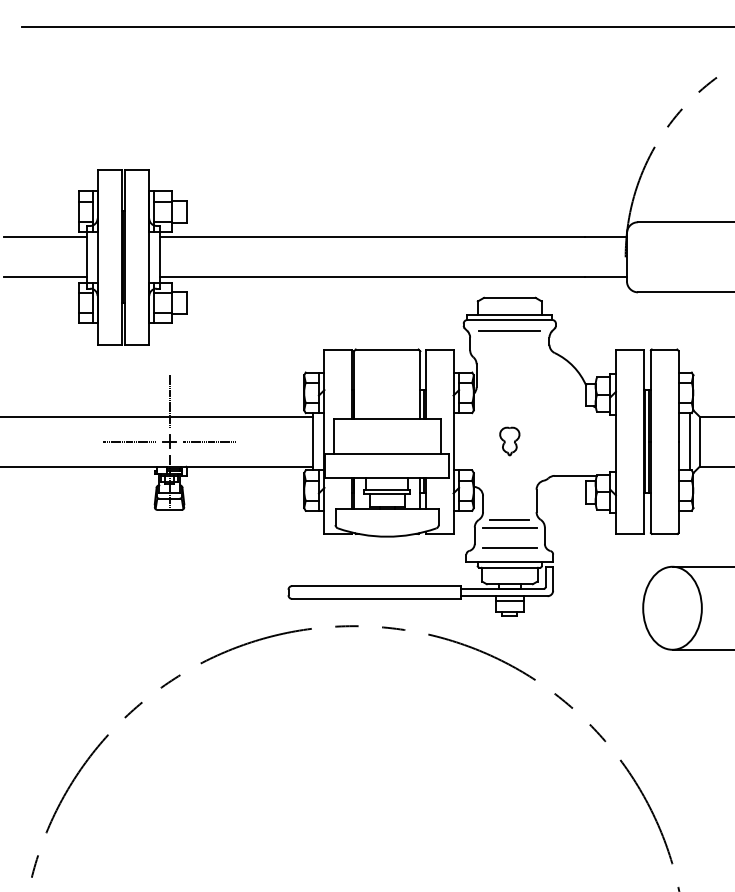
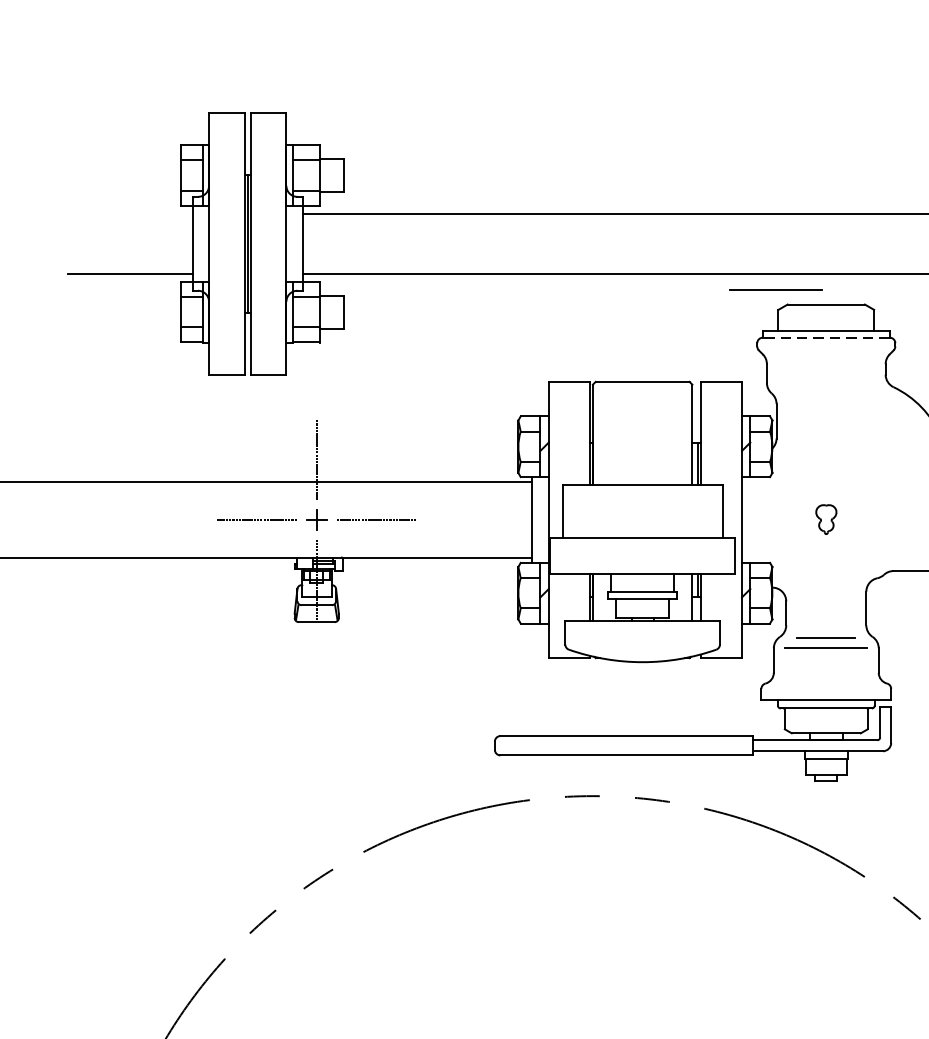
line: (44, 237) -> (129, 214), removed
line: (509, 320) -> (825, 338), solid -> dashed
line: (509, 330) -> (776, 289), moved
part: (509, 441) -> (825, 519), size x0.7
line: (509, 548) -> (825, 679), removed

